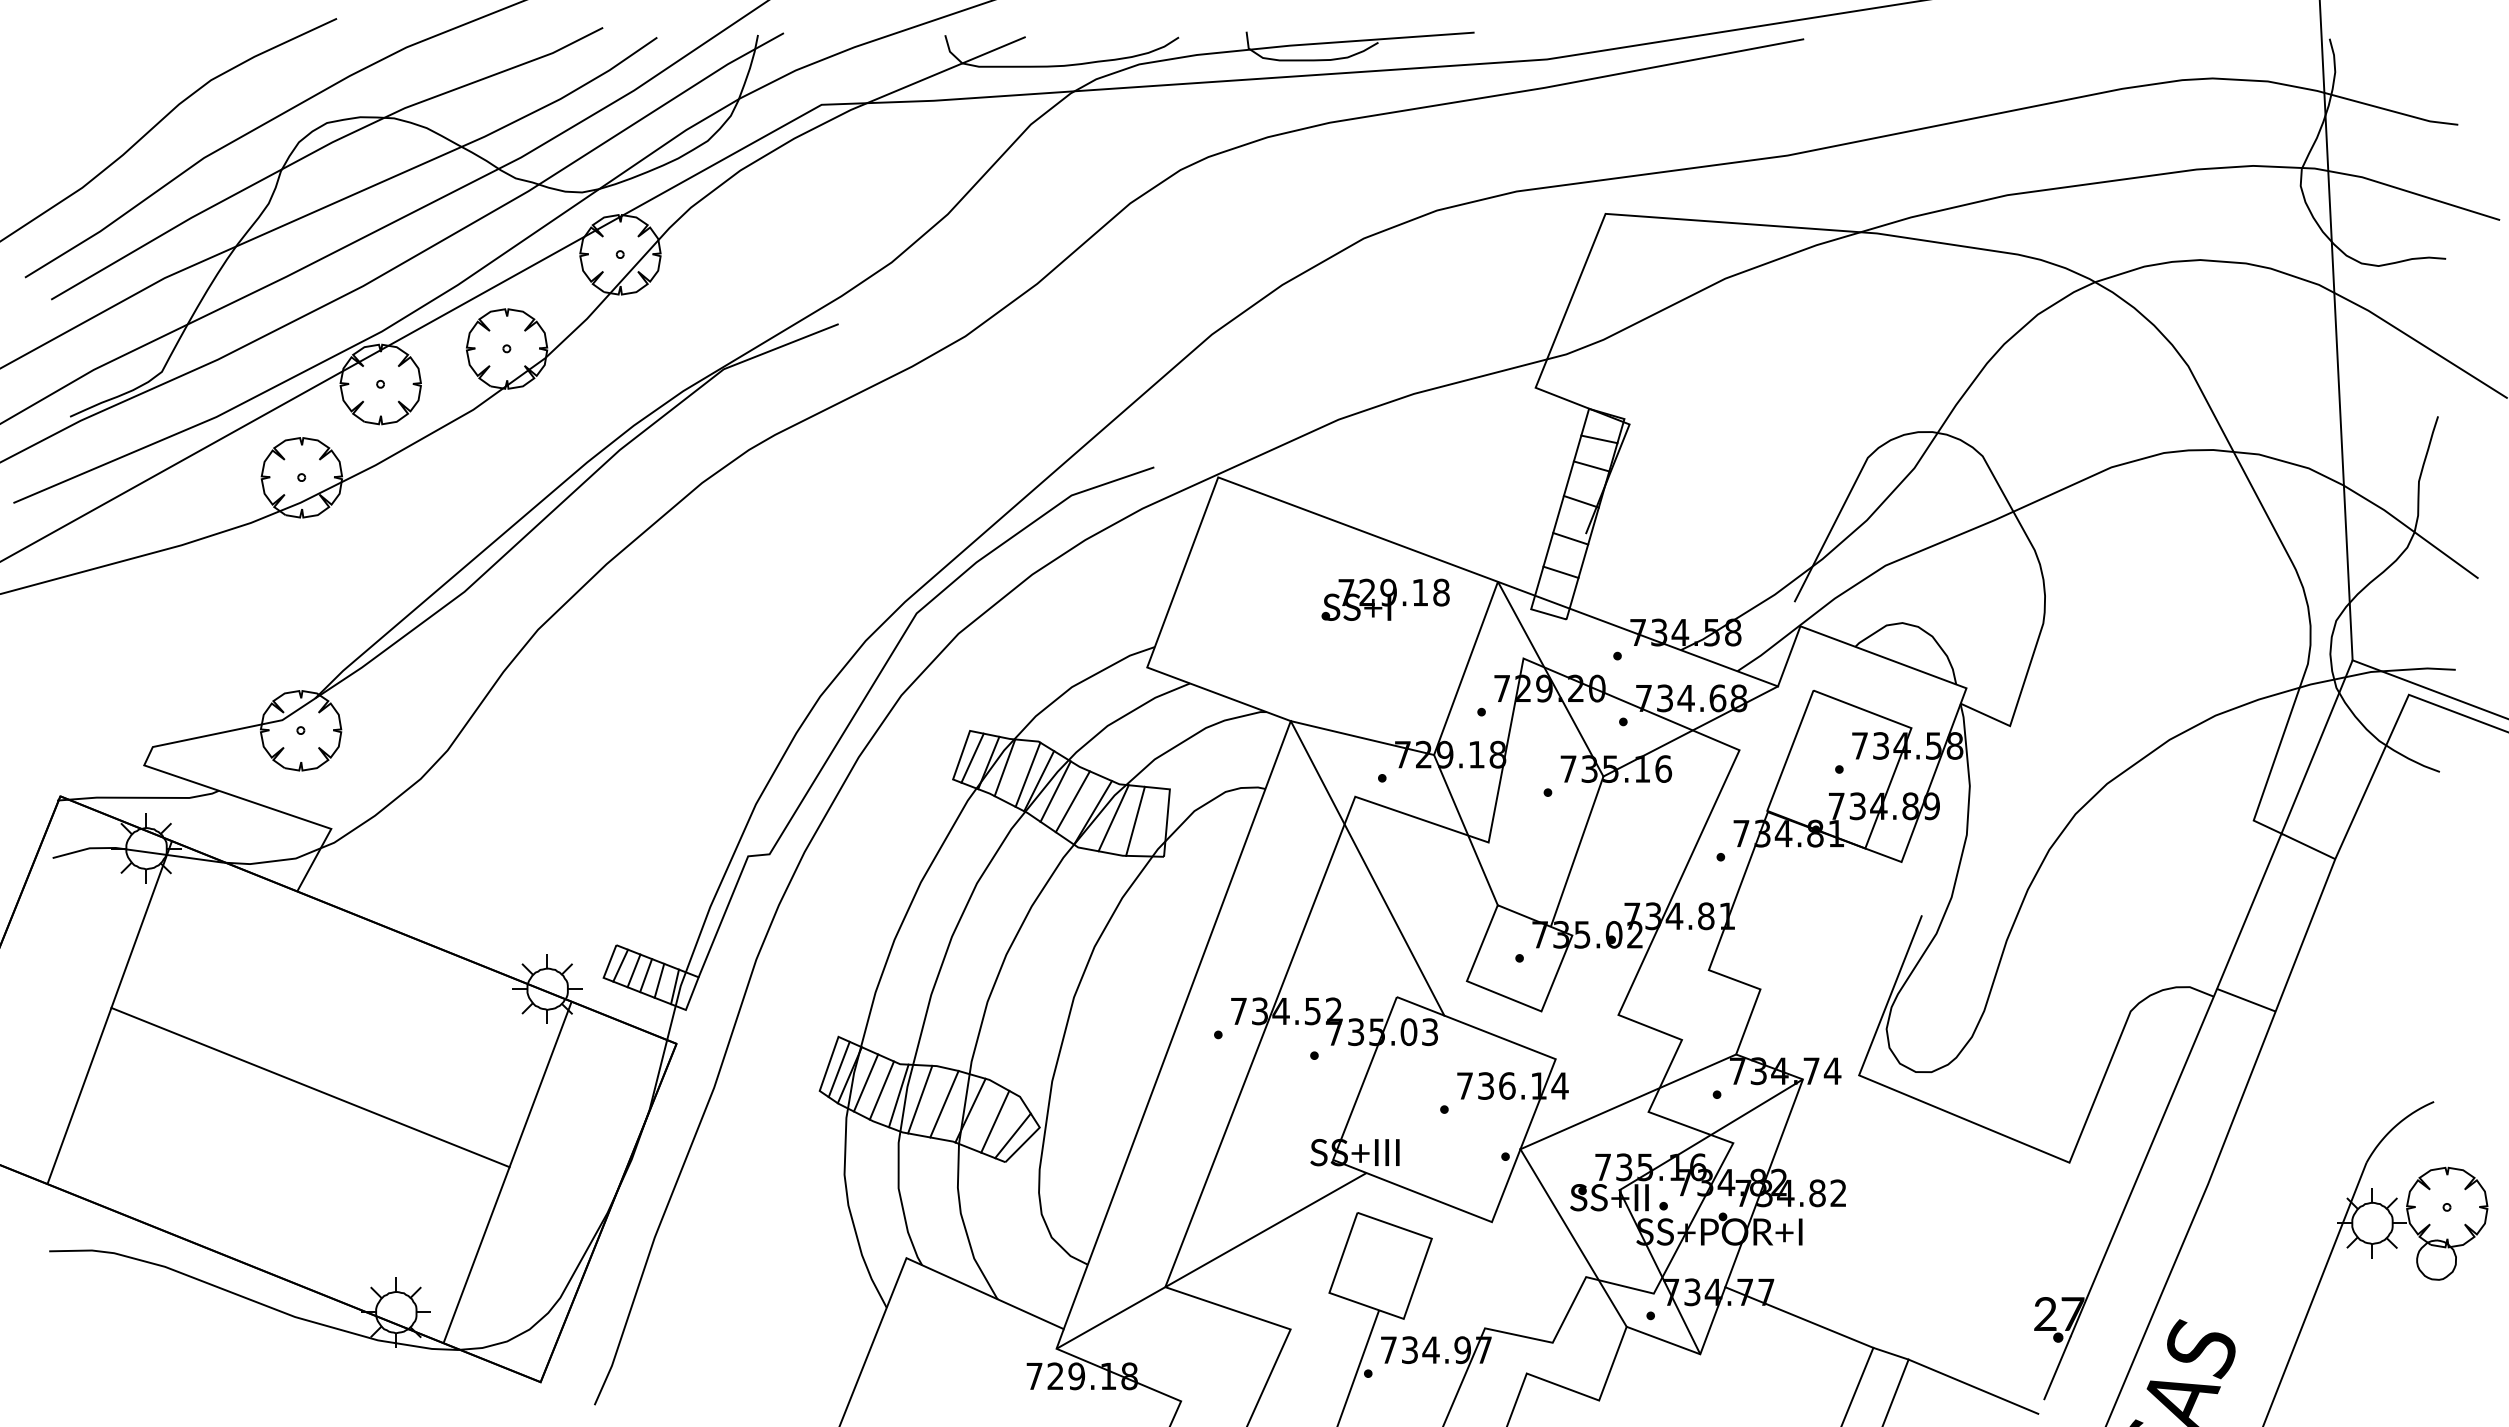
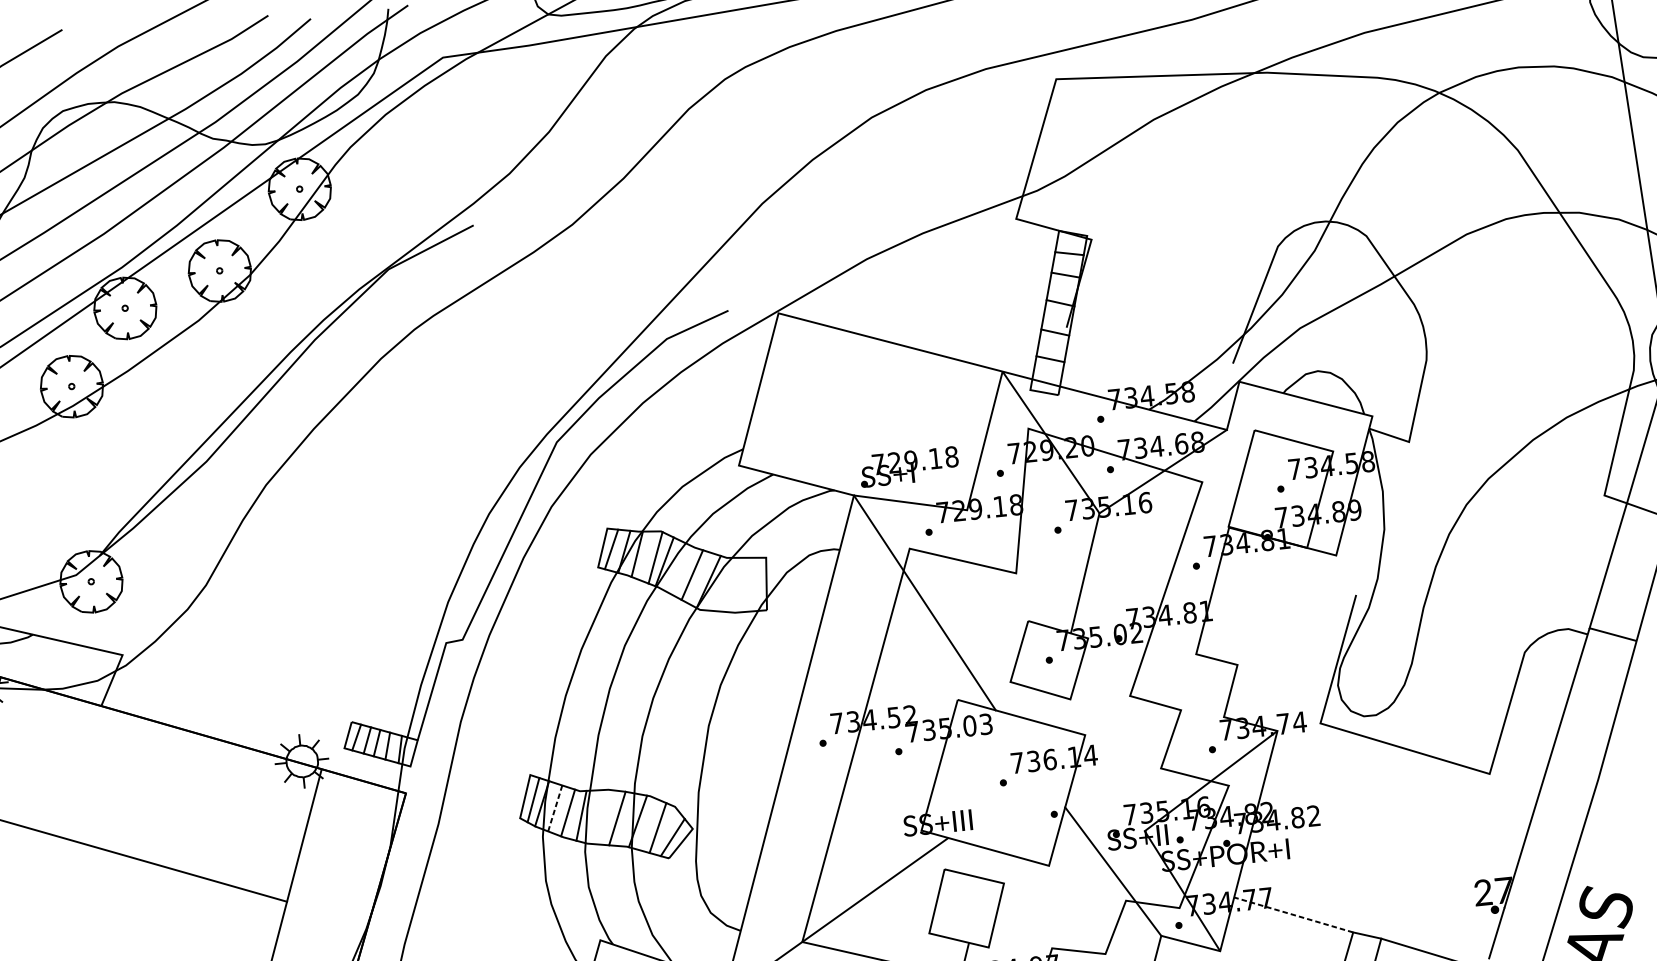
part: (1385, 599) -> (909, 466), moved
line: (1055, 791) -> (678, 568), removed
line: (1113, 818) -> (724, 584), removed
line: (1135, 820) -> (742, 584), removed
line: (1465, 830) -> (997, 565), removed
line: (866, 1082) -> (555, 808), solid -> dashed
line: (920, 1099) -> (598, 816), removed
line: (1628, 1101) -> (1144, 761), removed
line: (1798, 1317) -> (1293, 914), solid -> dashed

